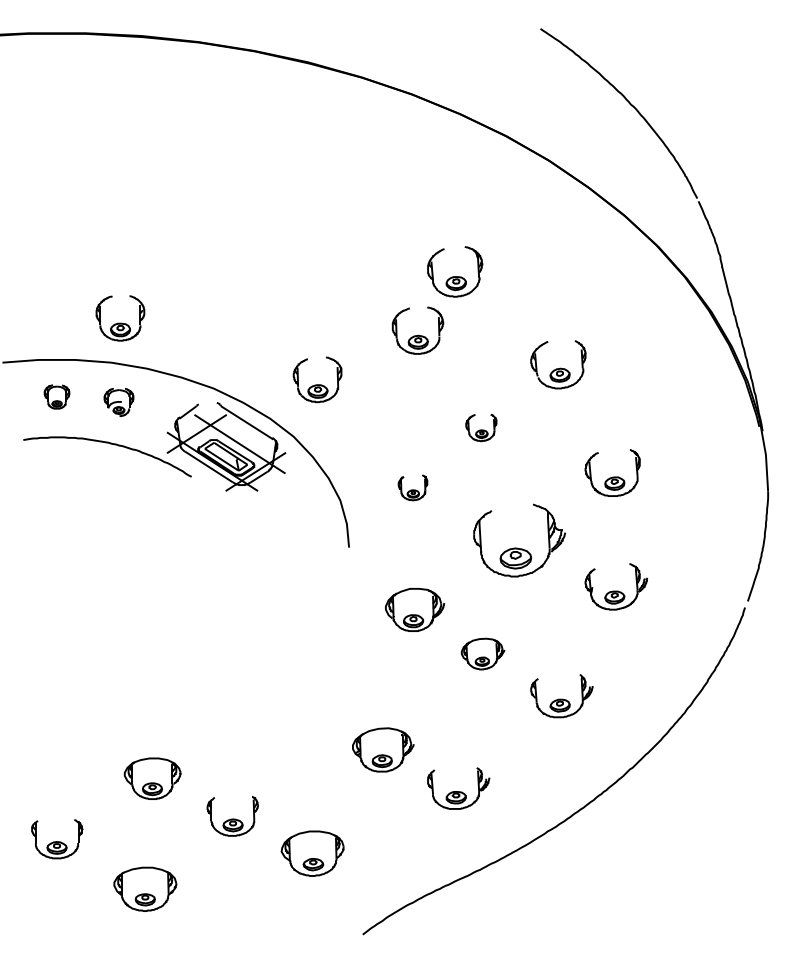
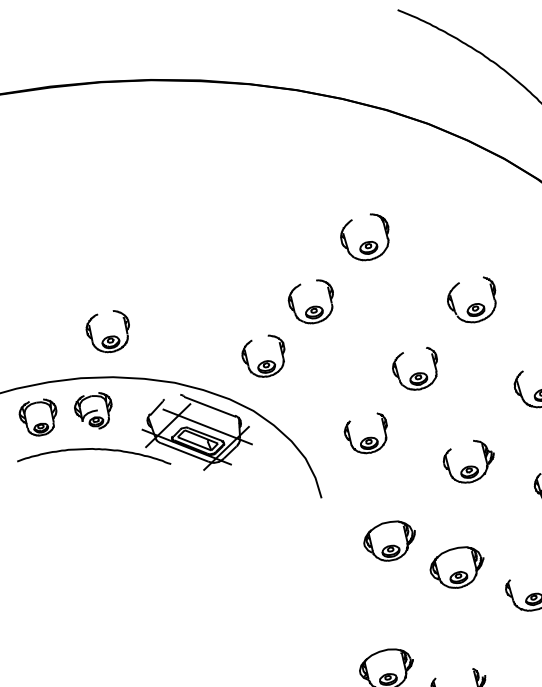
part: (120, 318) -> (108, 332), moved
part: (417, 330) -> (311, 302), moved
part: (56, 396) -> (38, 417), size x1.67
part: (118, 402) -> (93, 411), size x1.43
part: (481, 427) -> (416, 369), size x1.67
part: (412, 487) -> (366, 434), size x1.67
part: (519, 540) -> (469, 461), size x0.62
part: (482, 653) -> (457, 567), size x1.43

